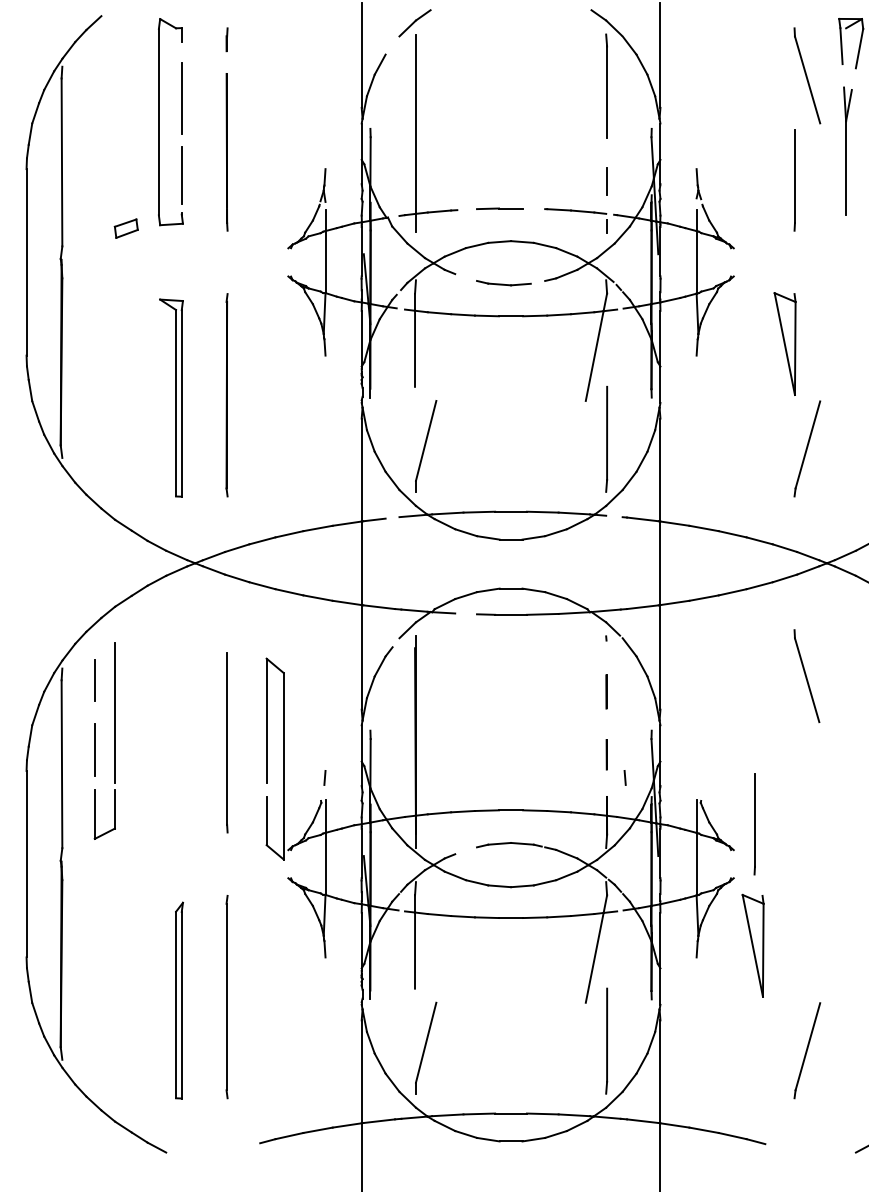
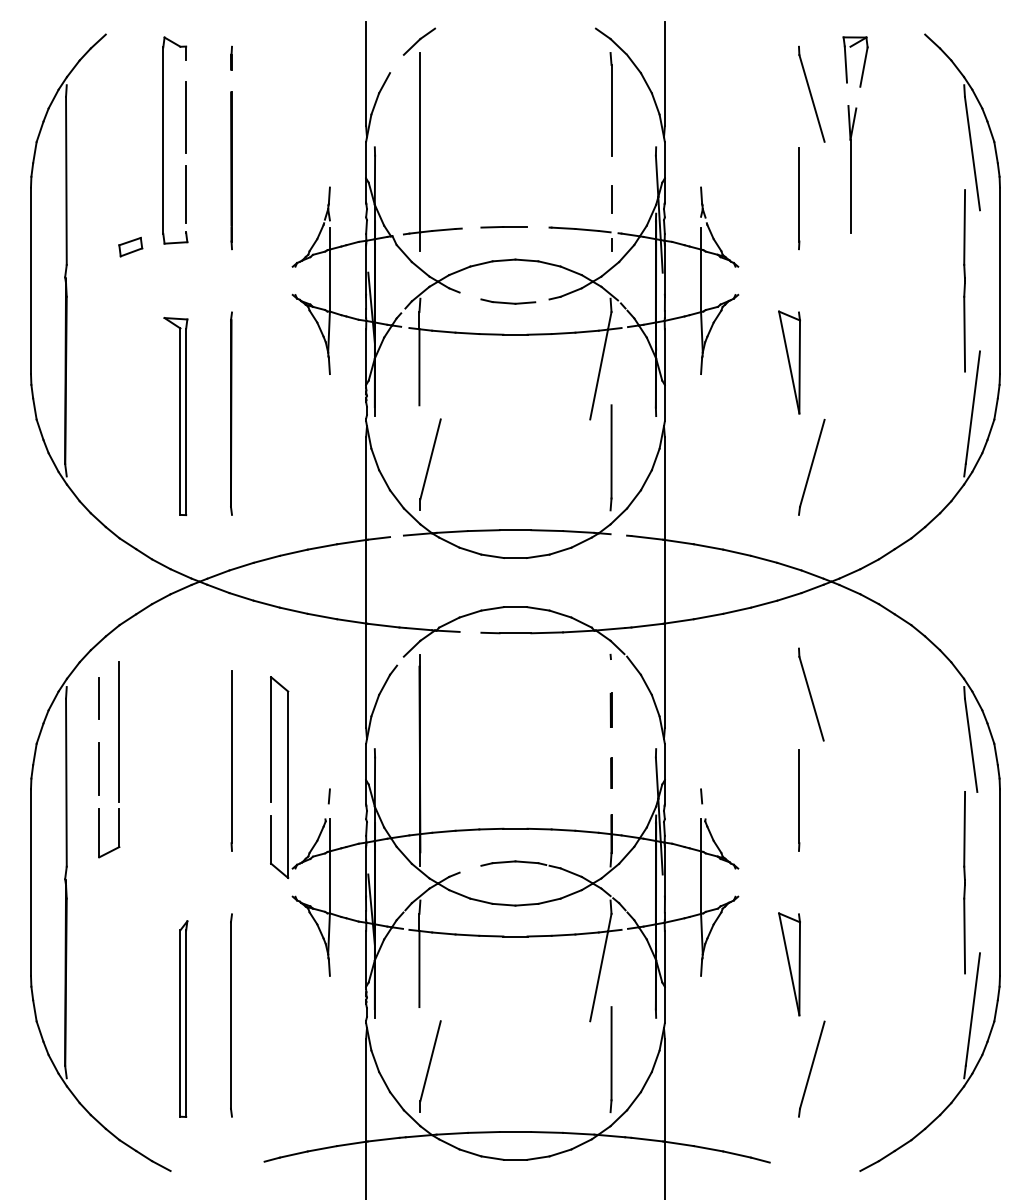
line: (625, 778) -> (701, 796), moved
line: (755, 824) -> (799, 800), moved
part: (753, 946) -> (789, 964), moved

